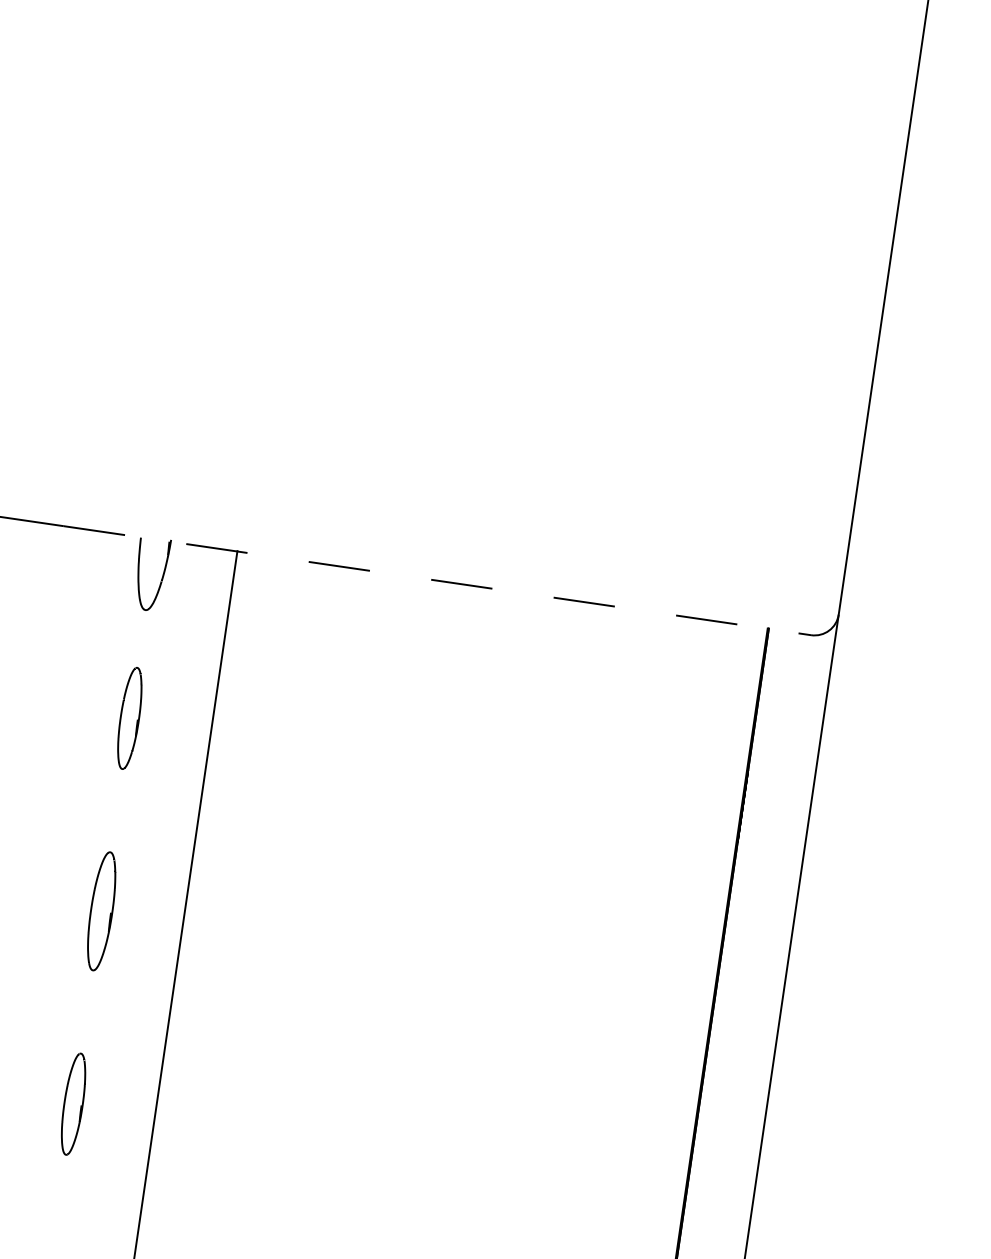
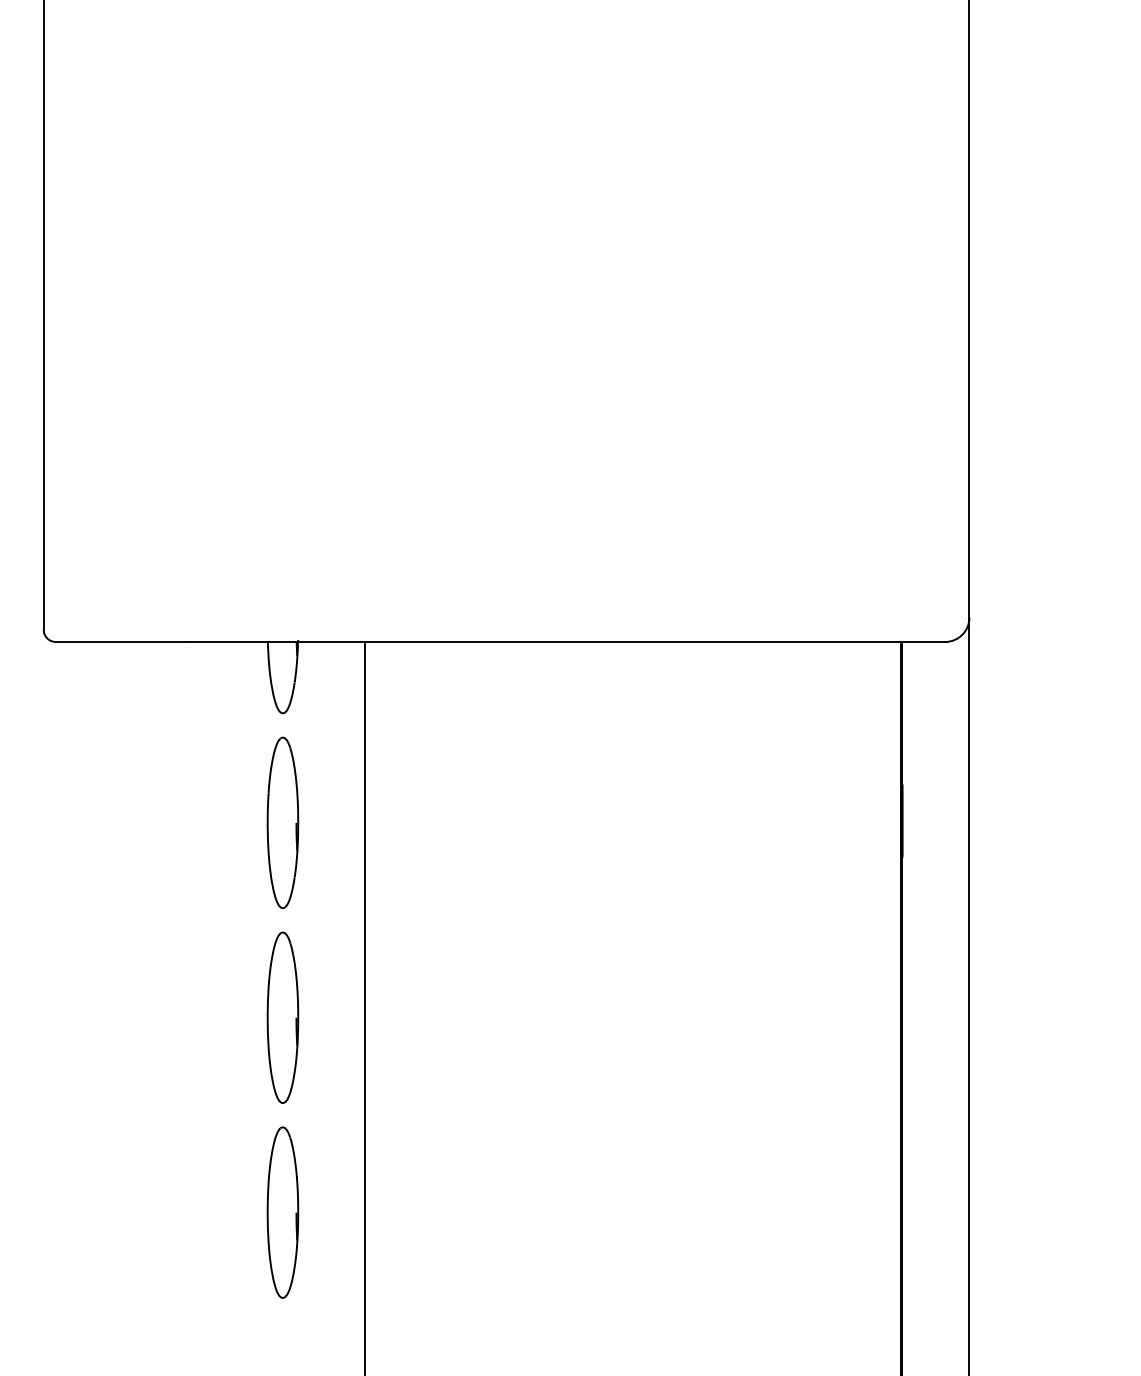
line: (437, 581) -> (567, 642), dashed -> solid
part: (129, 718) -> (282, 822), size x1.67
part: (101, 911) -> (282, 1017), size x1.43
part: (73, 1104) -> (282, 1212), size x1.67

